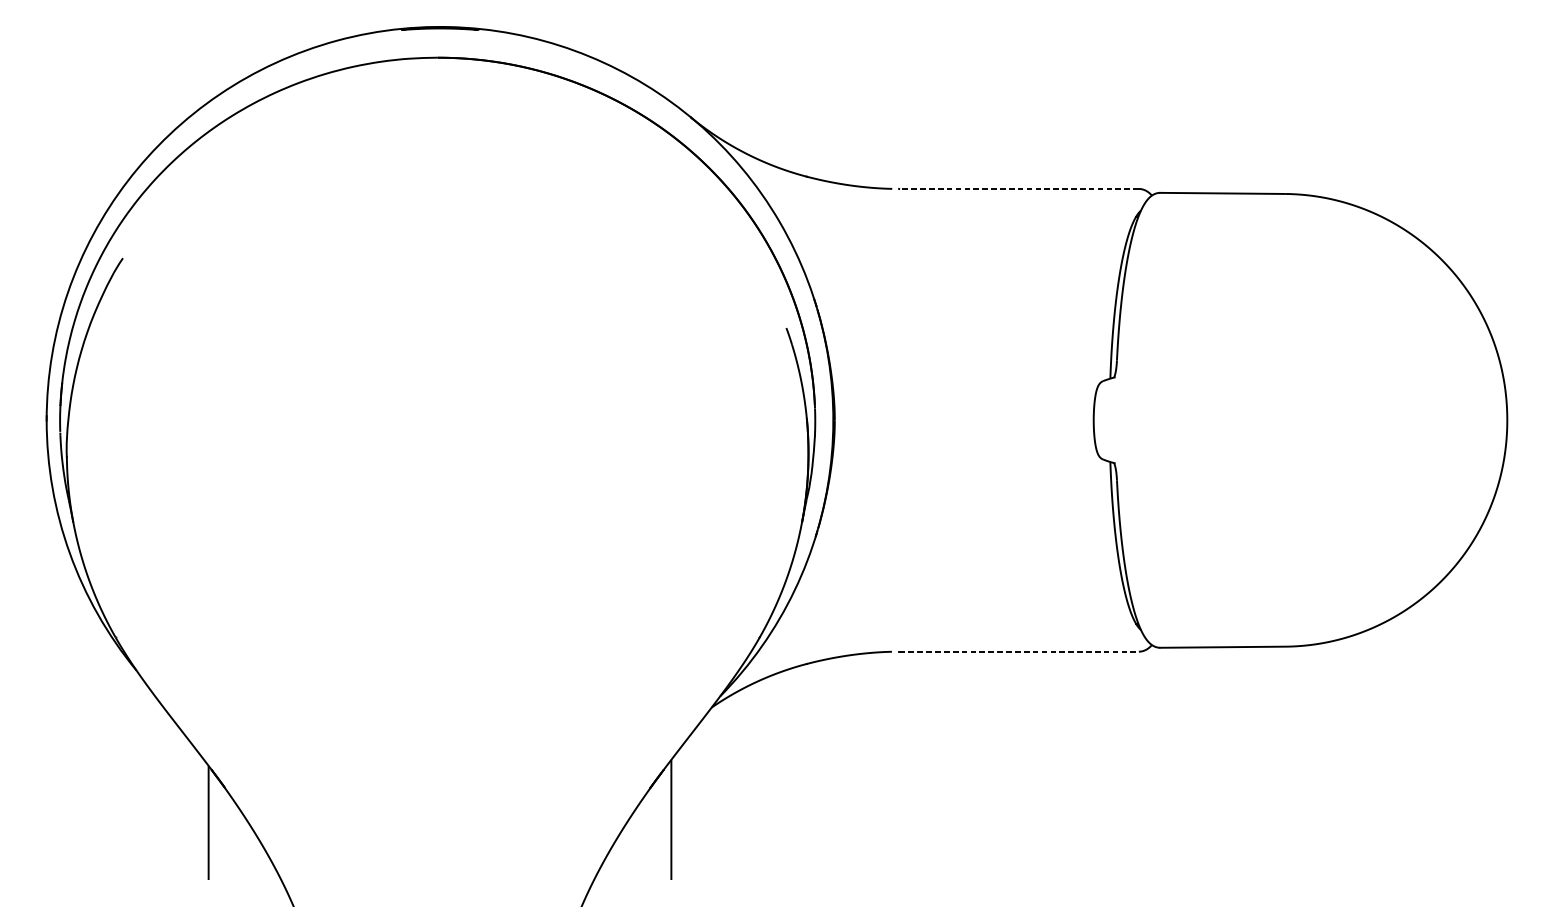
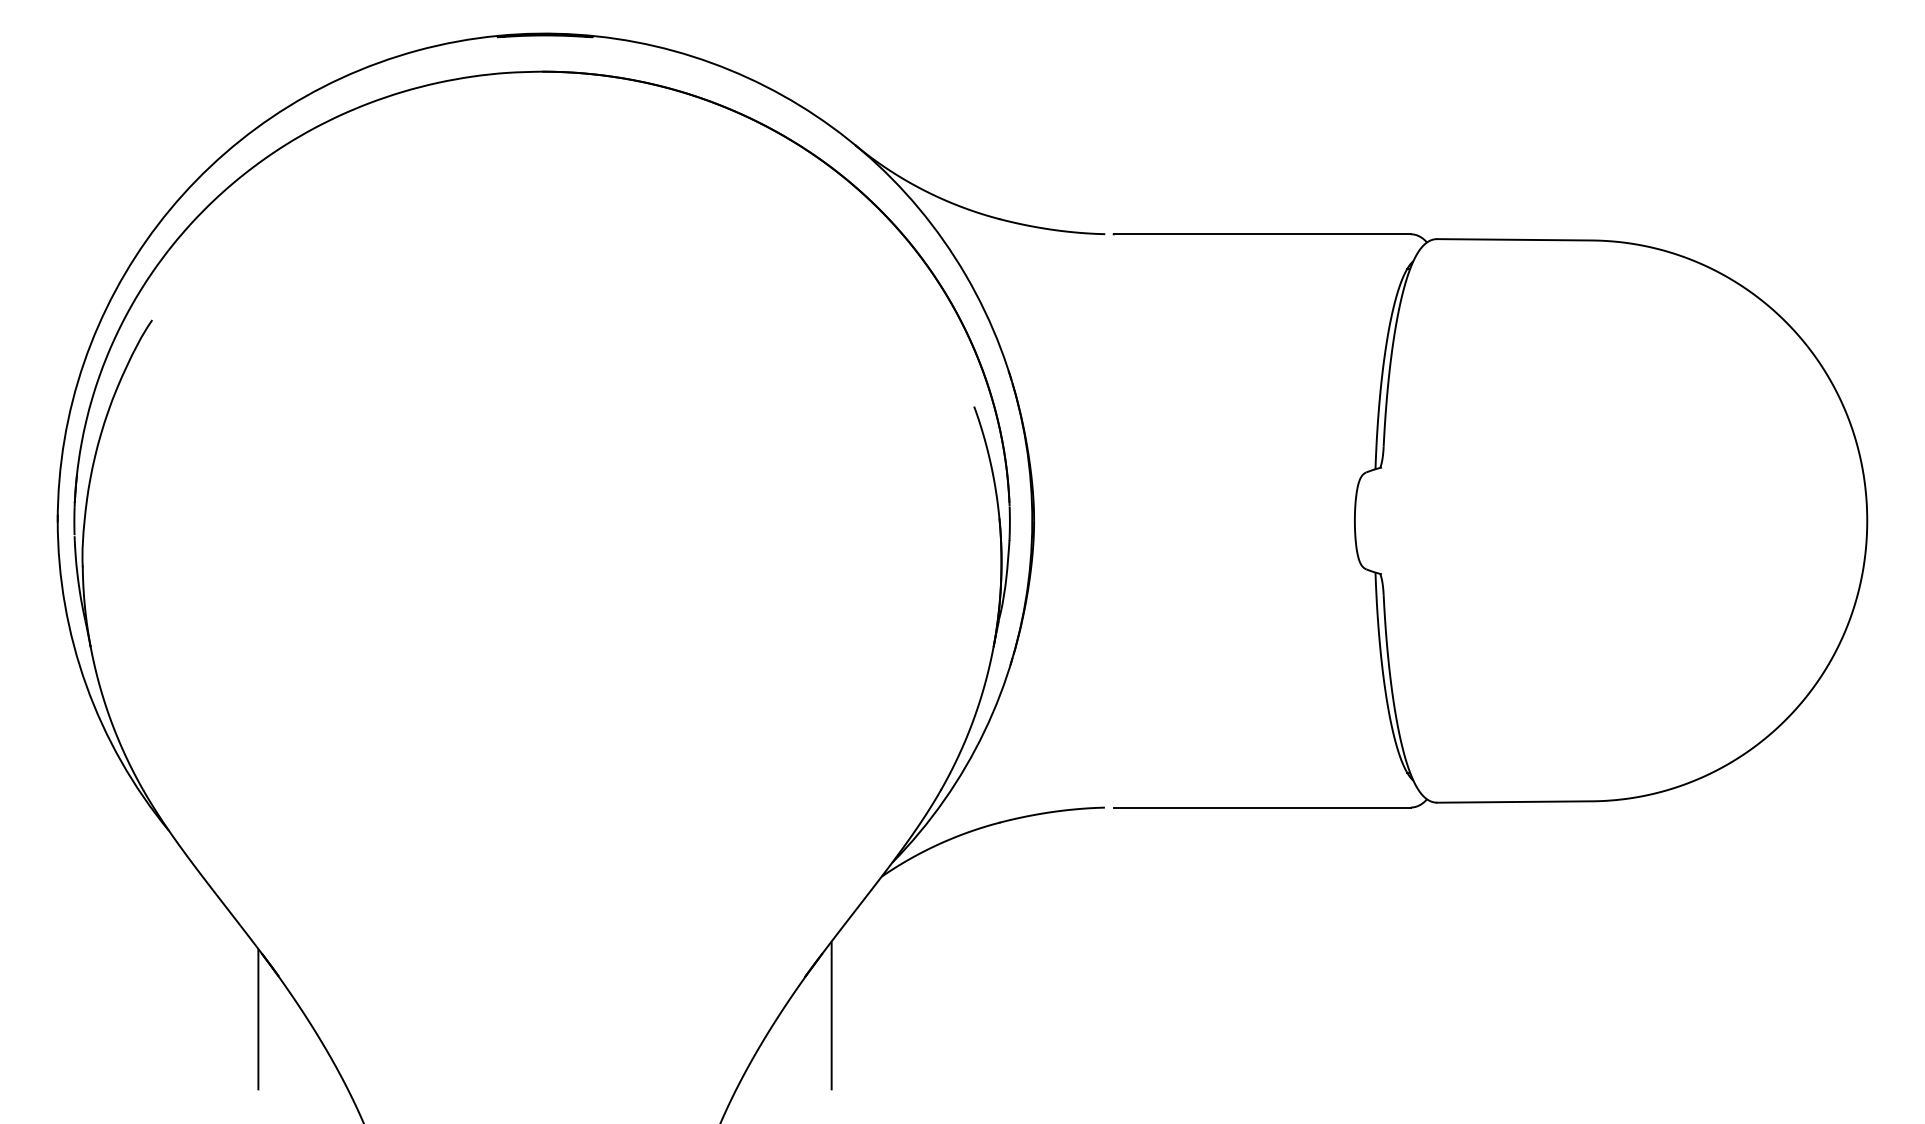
line: (1018, 189) -> (1261, 234), dashed -> solid
line: (1019, 651) -> (1263, 807), dashed -> solid

